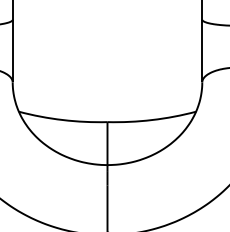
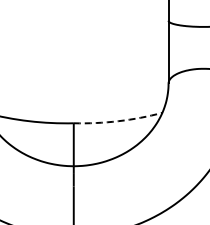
arc: (152, 120) -> (118, 121), solid -> dashed

